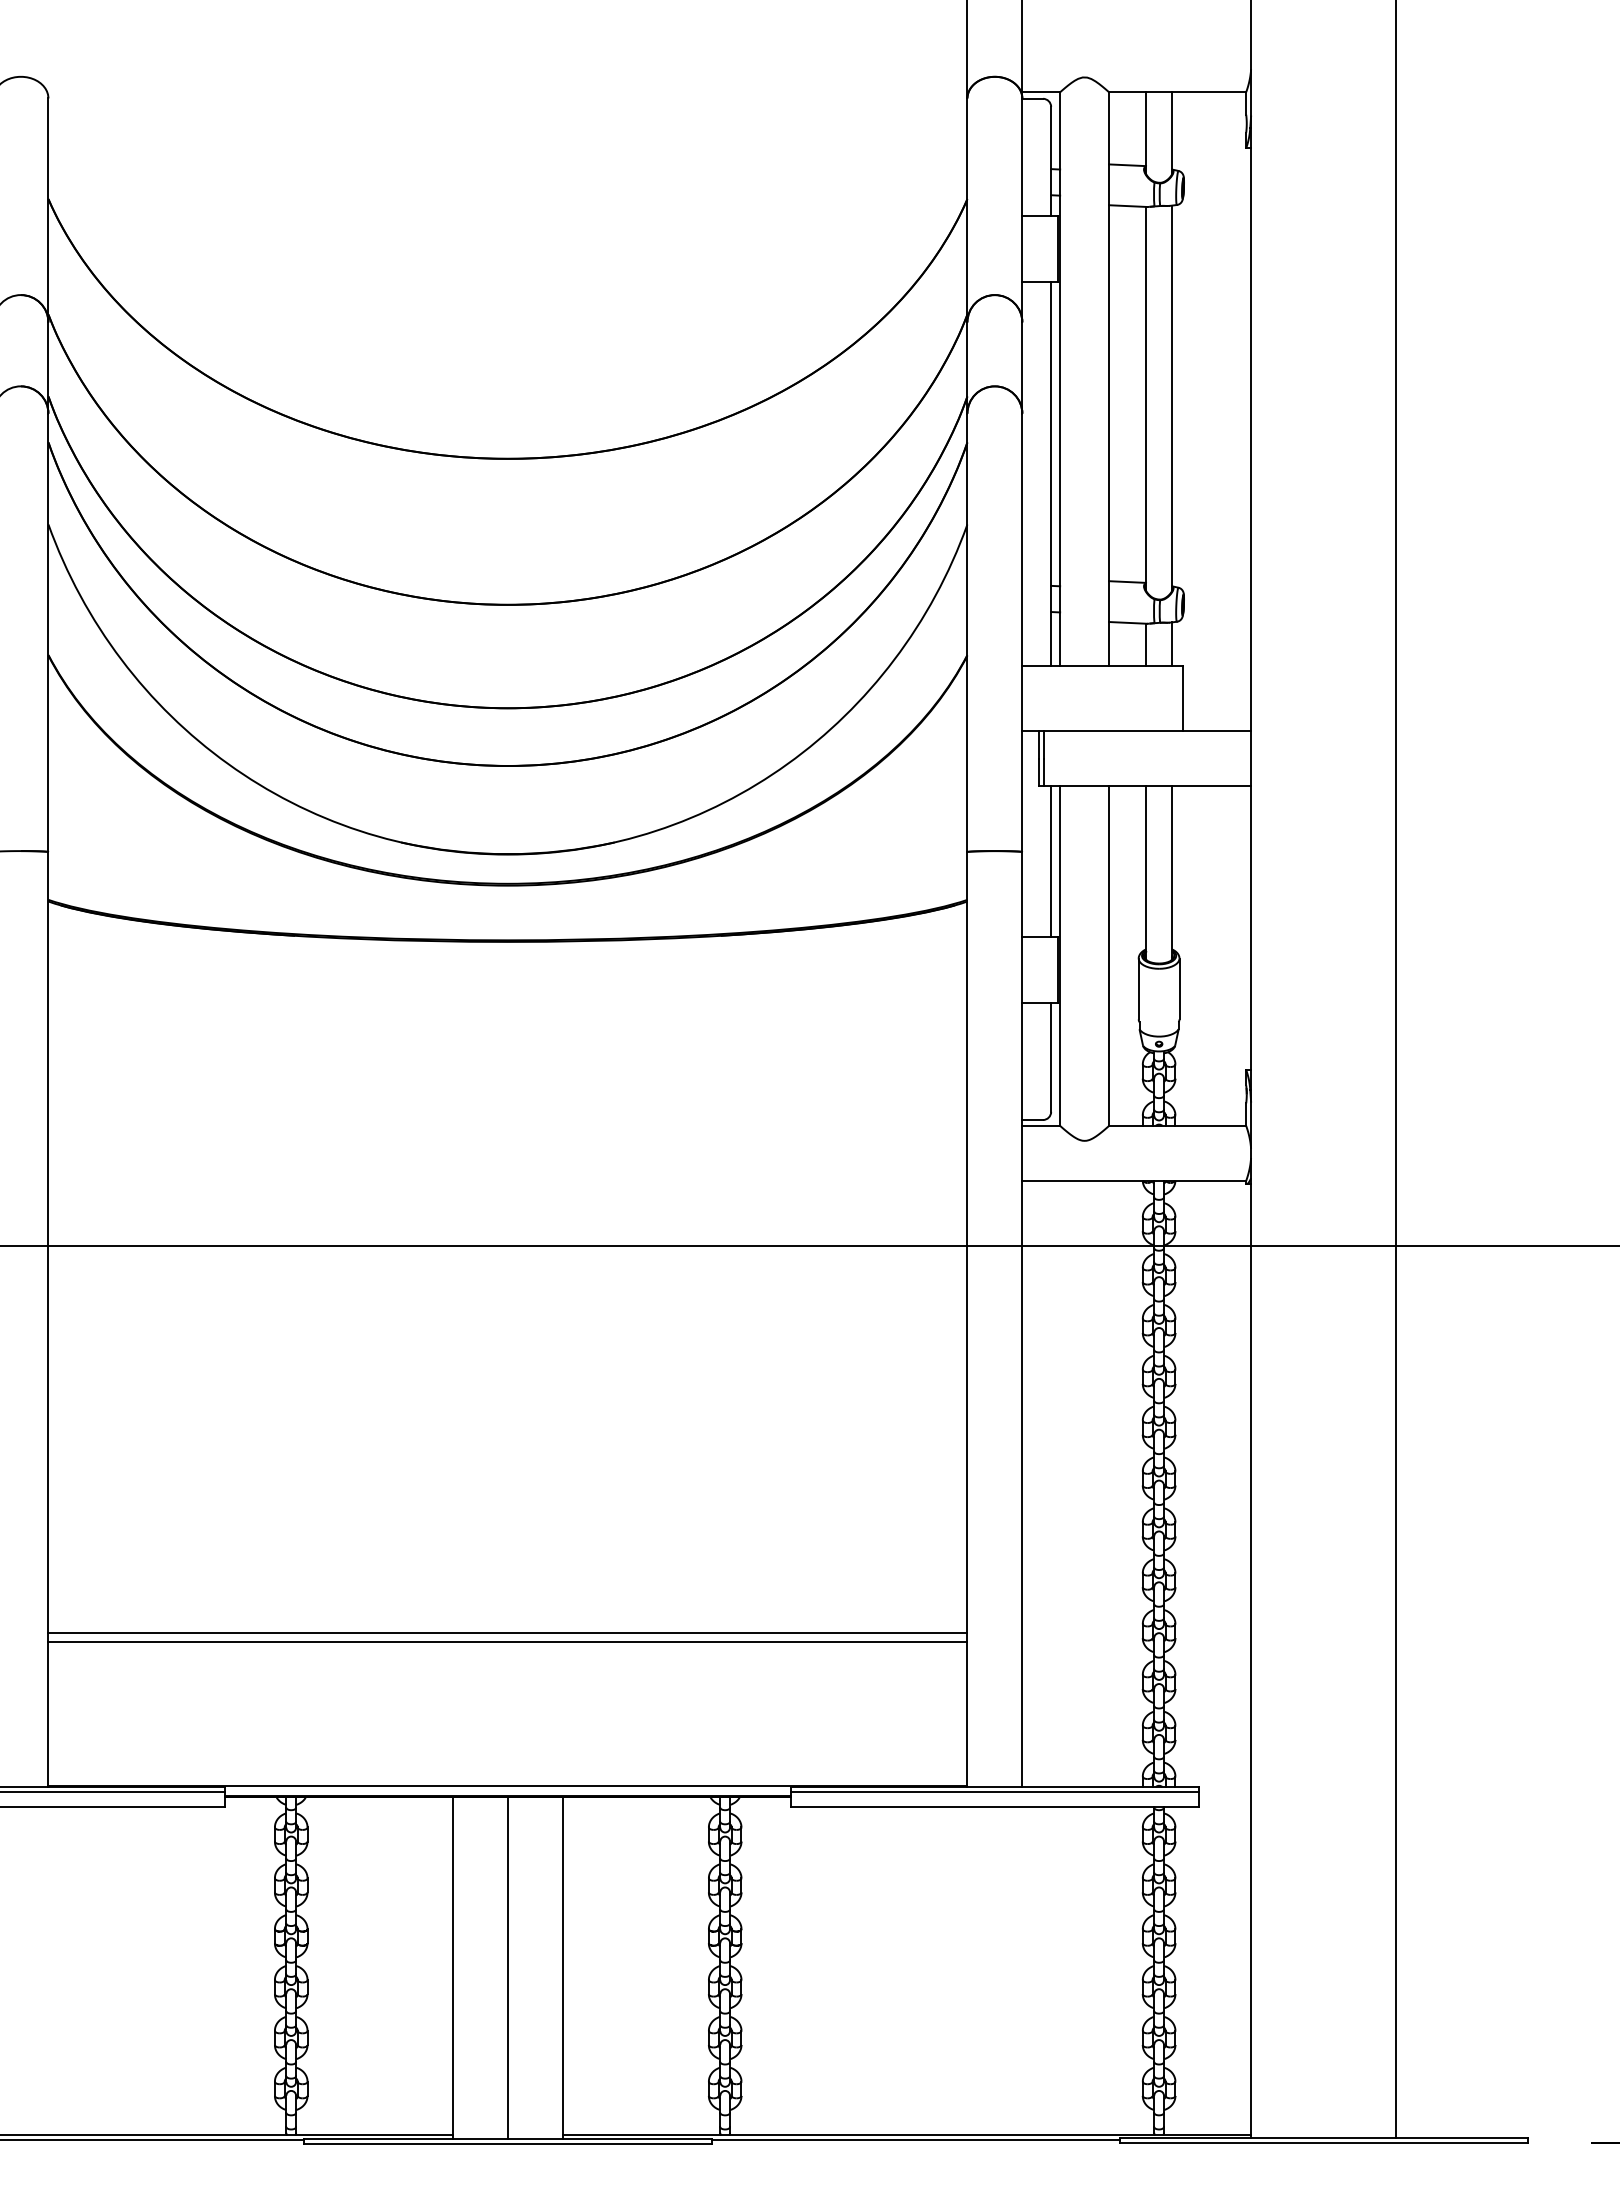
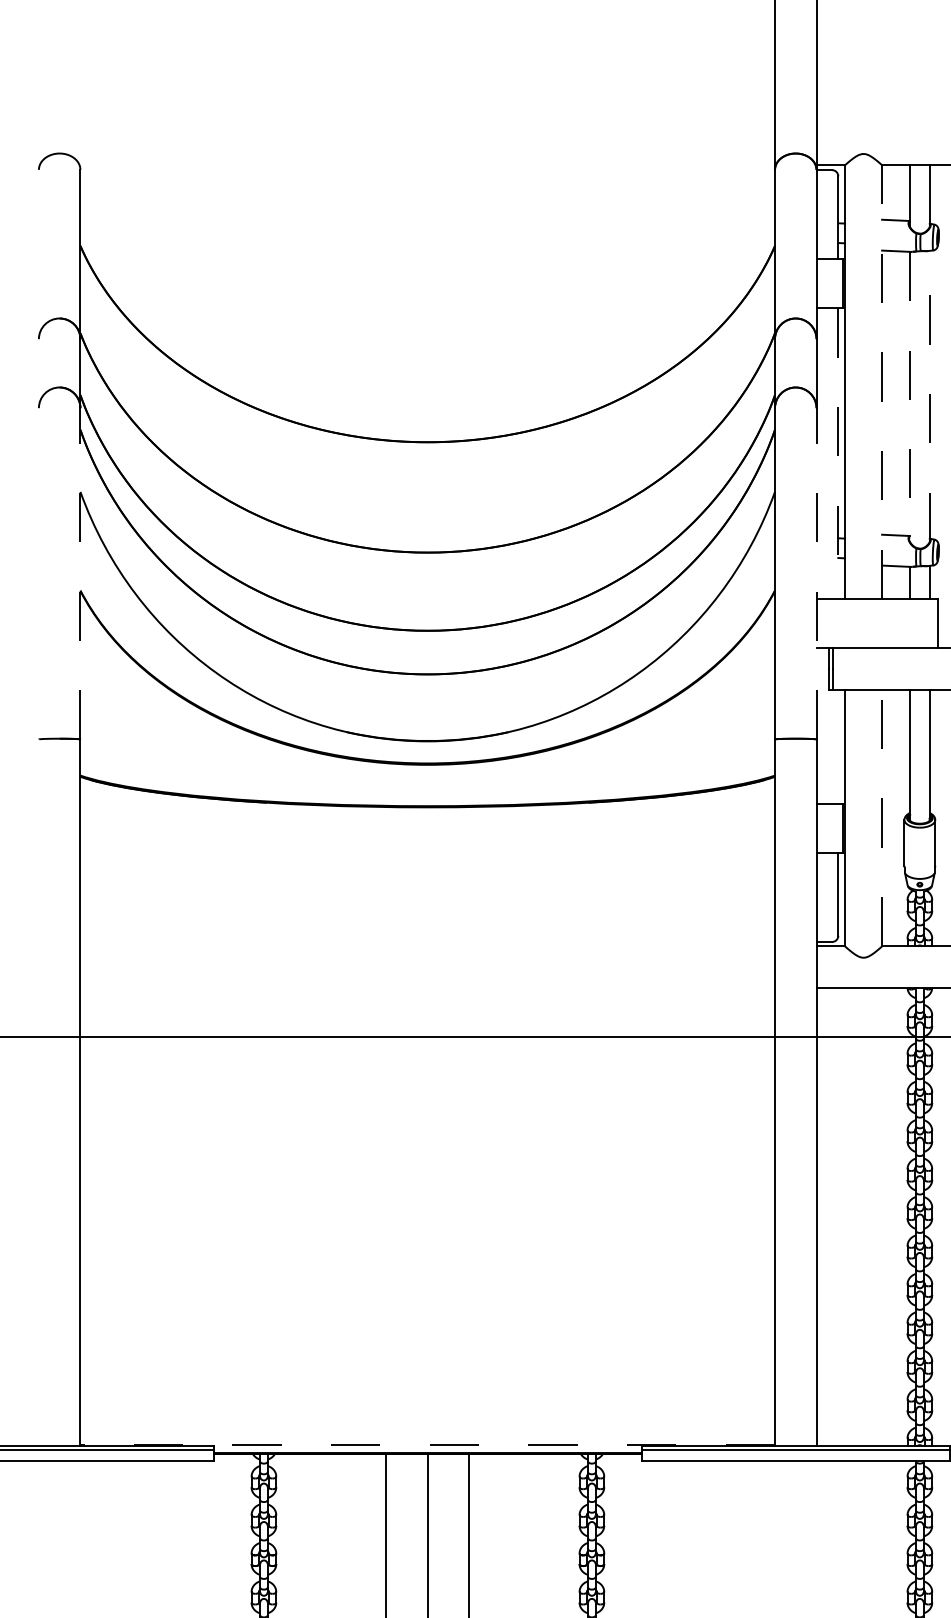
line: (1109, 379) -> (882, 382), solid -> dashed
line: (1146, 398) -> (910, 396), solid -> dashed
line: (1172, 398) -> (930, 396), solid -> dashed
line: (1051, 474) -> (838, 454), solid -> dashed
line: (48, 632) -> (80, 573), solid -> dashed
line: (1022, 632) -> (816, 573), solid -> dashed
line: (1051, 861) -> (838, 746), removed
line: (1109, 956) -> (882, 818), solid -> dashed
line: (507, 1632) -> (427, 1329), removed
line: (507, 1642) -> (427, 1336), removed
line: (507, 1785) -> (427, 1444), solid -> dashed

